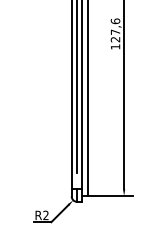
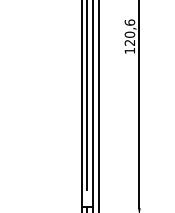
text: (115, 32) -> (129, 34), 127,6 -> 120,6

